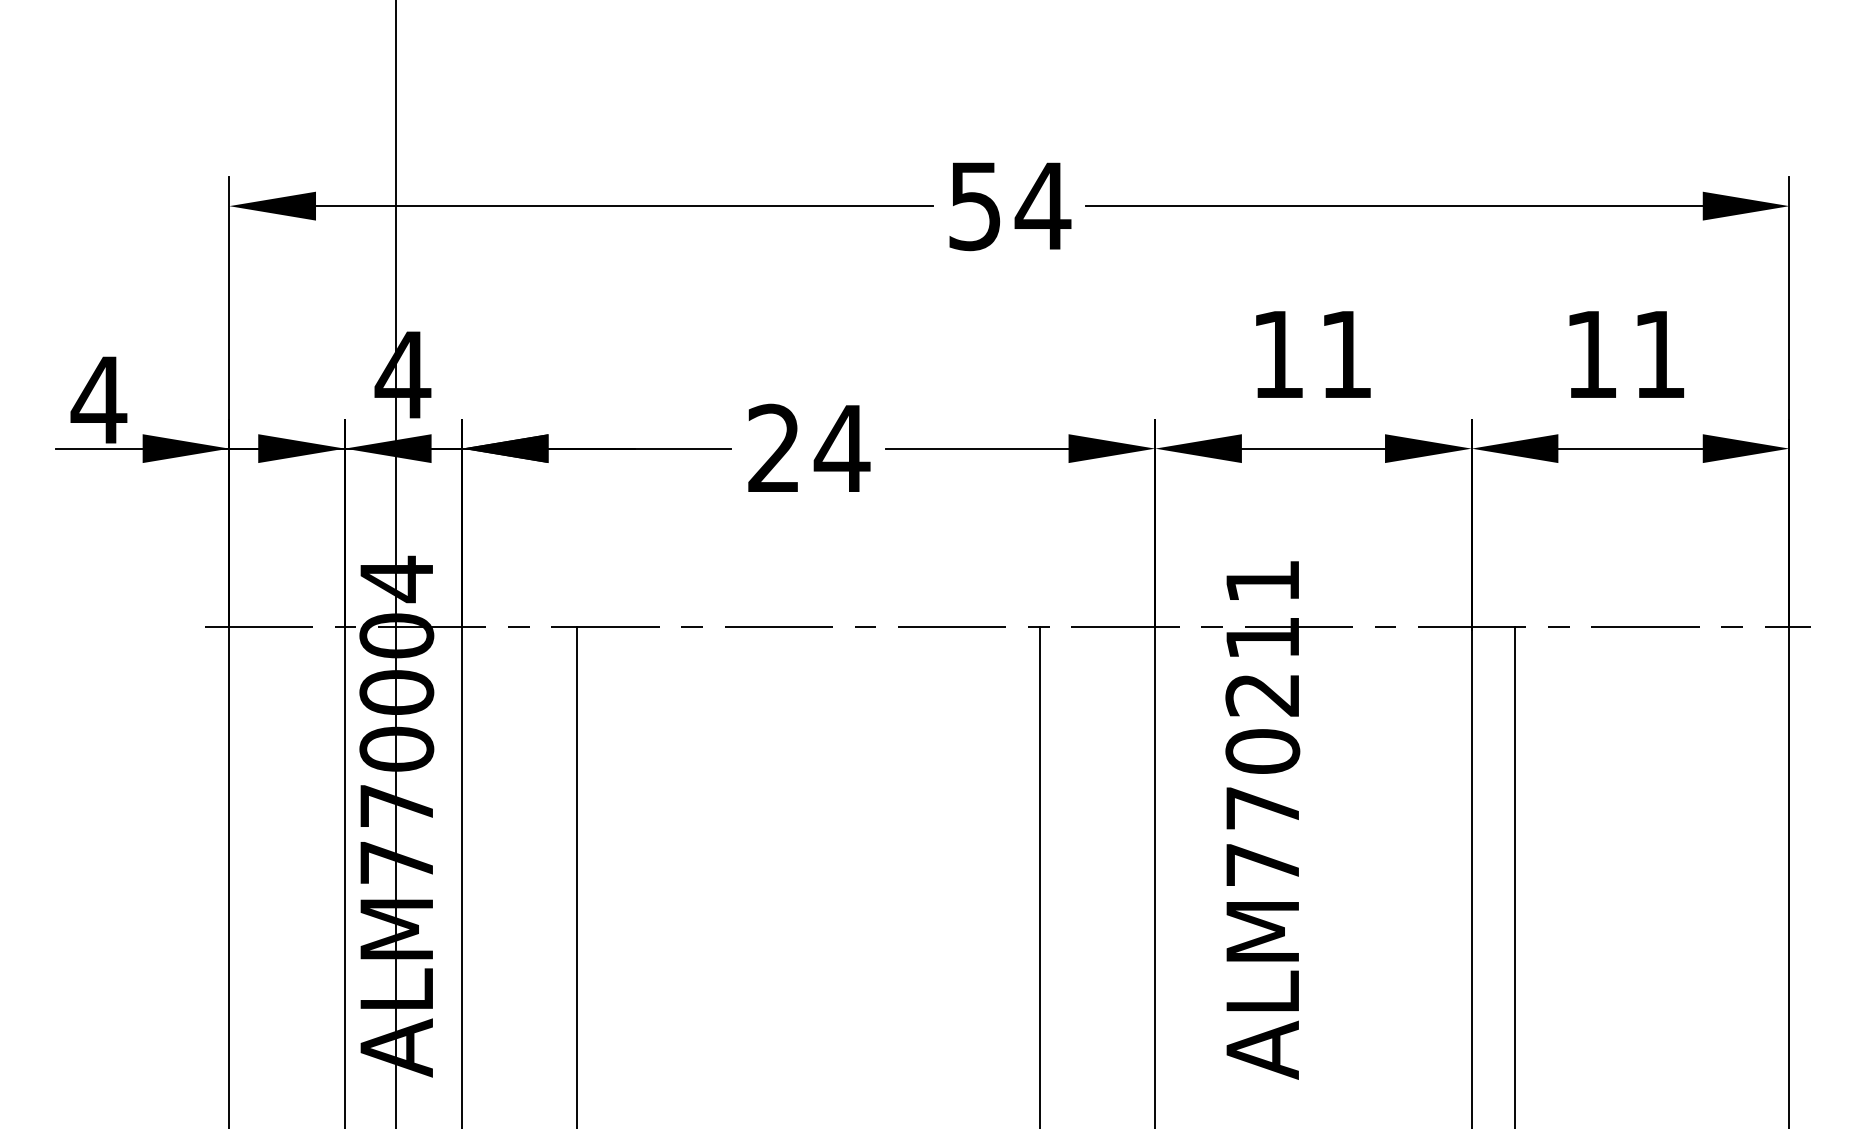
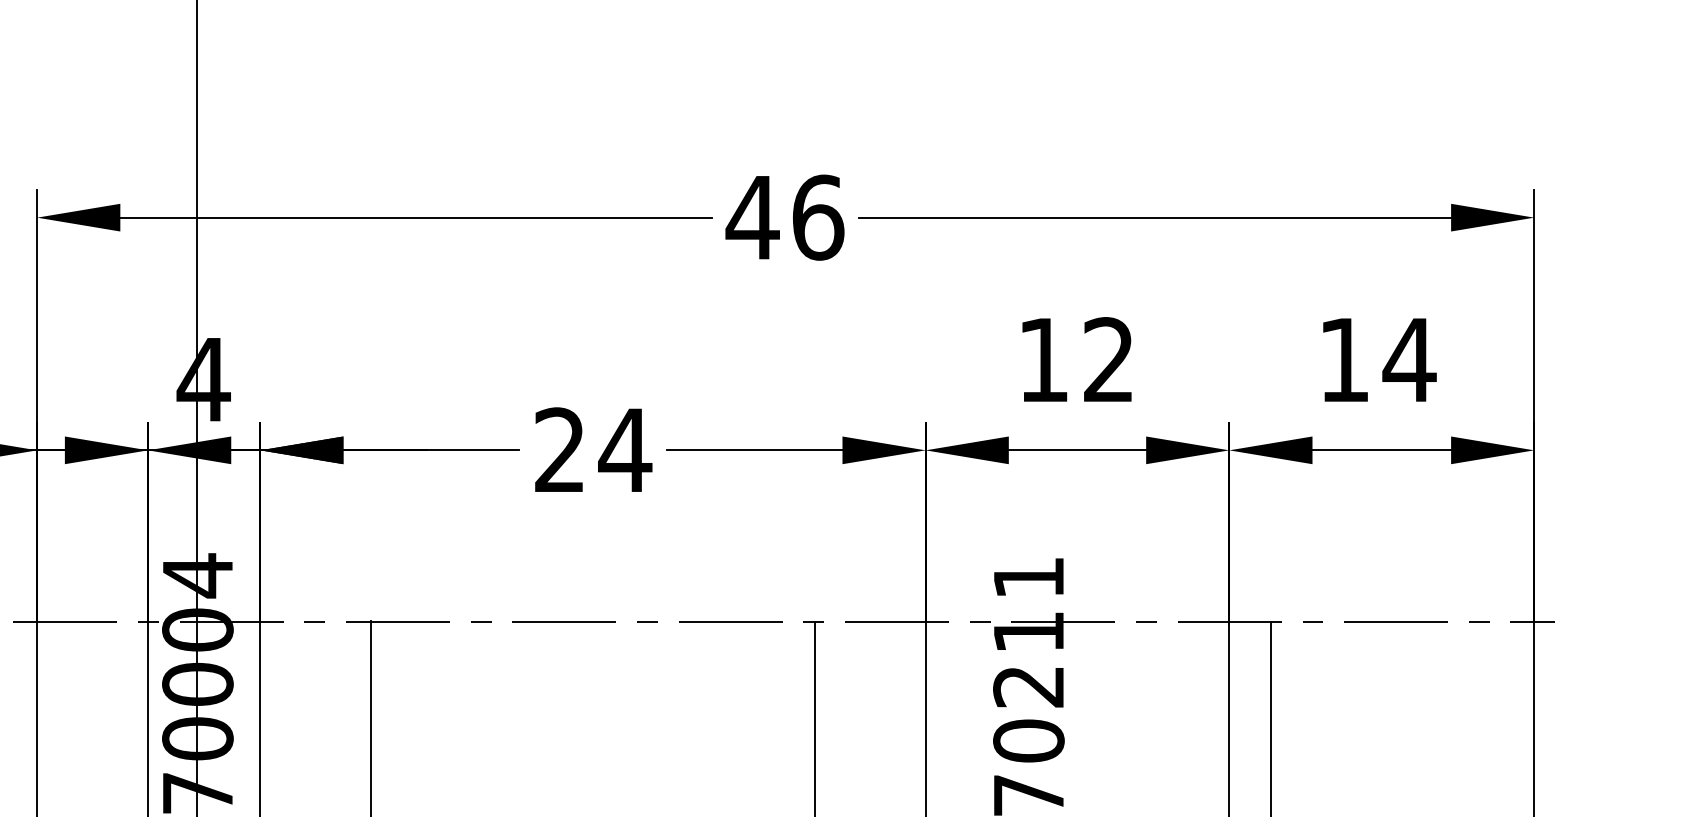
text: (1008, 206) -> (784, 217), 54 -> 46
text: (1345, 353) -> (1108, 359), 11 -> 12
text: (1659, 354) -> (1409, 360), 11 -> 14

